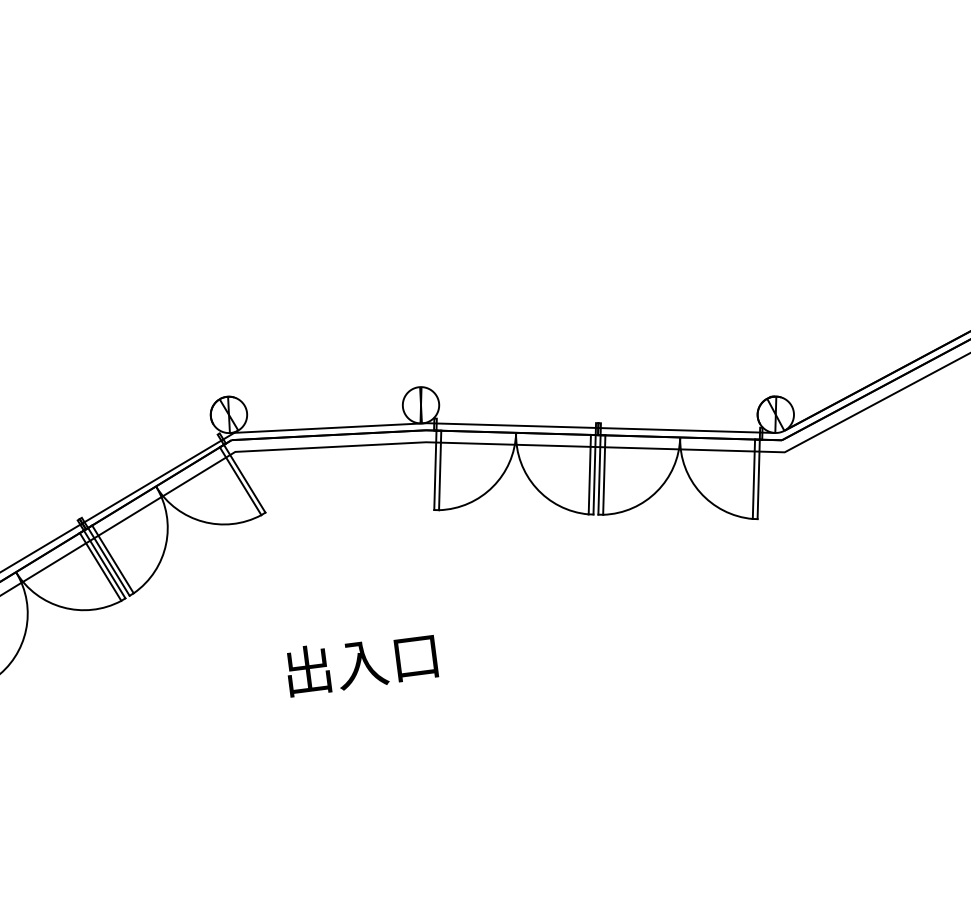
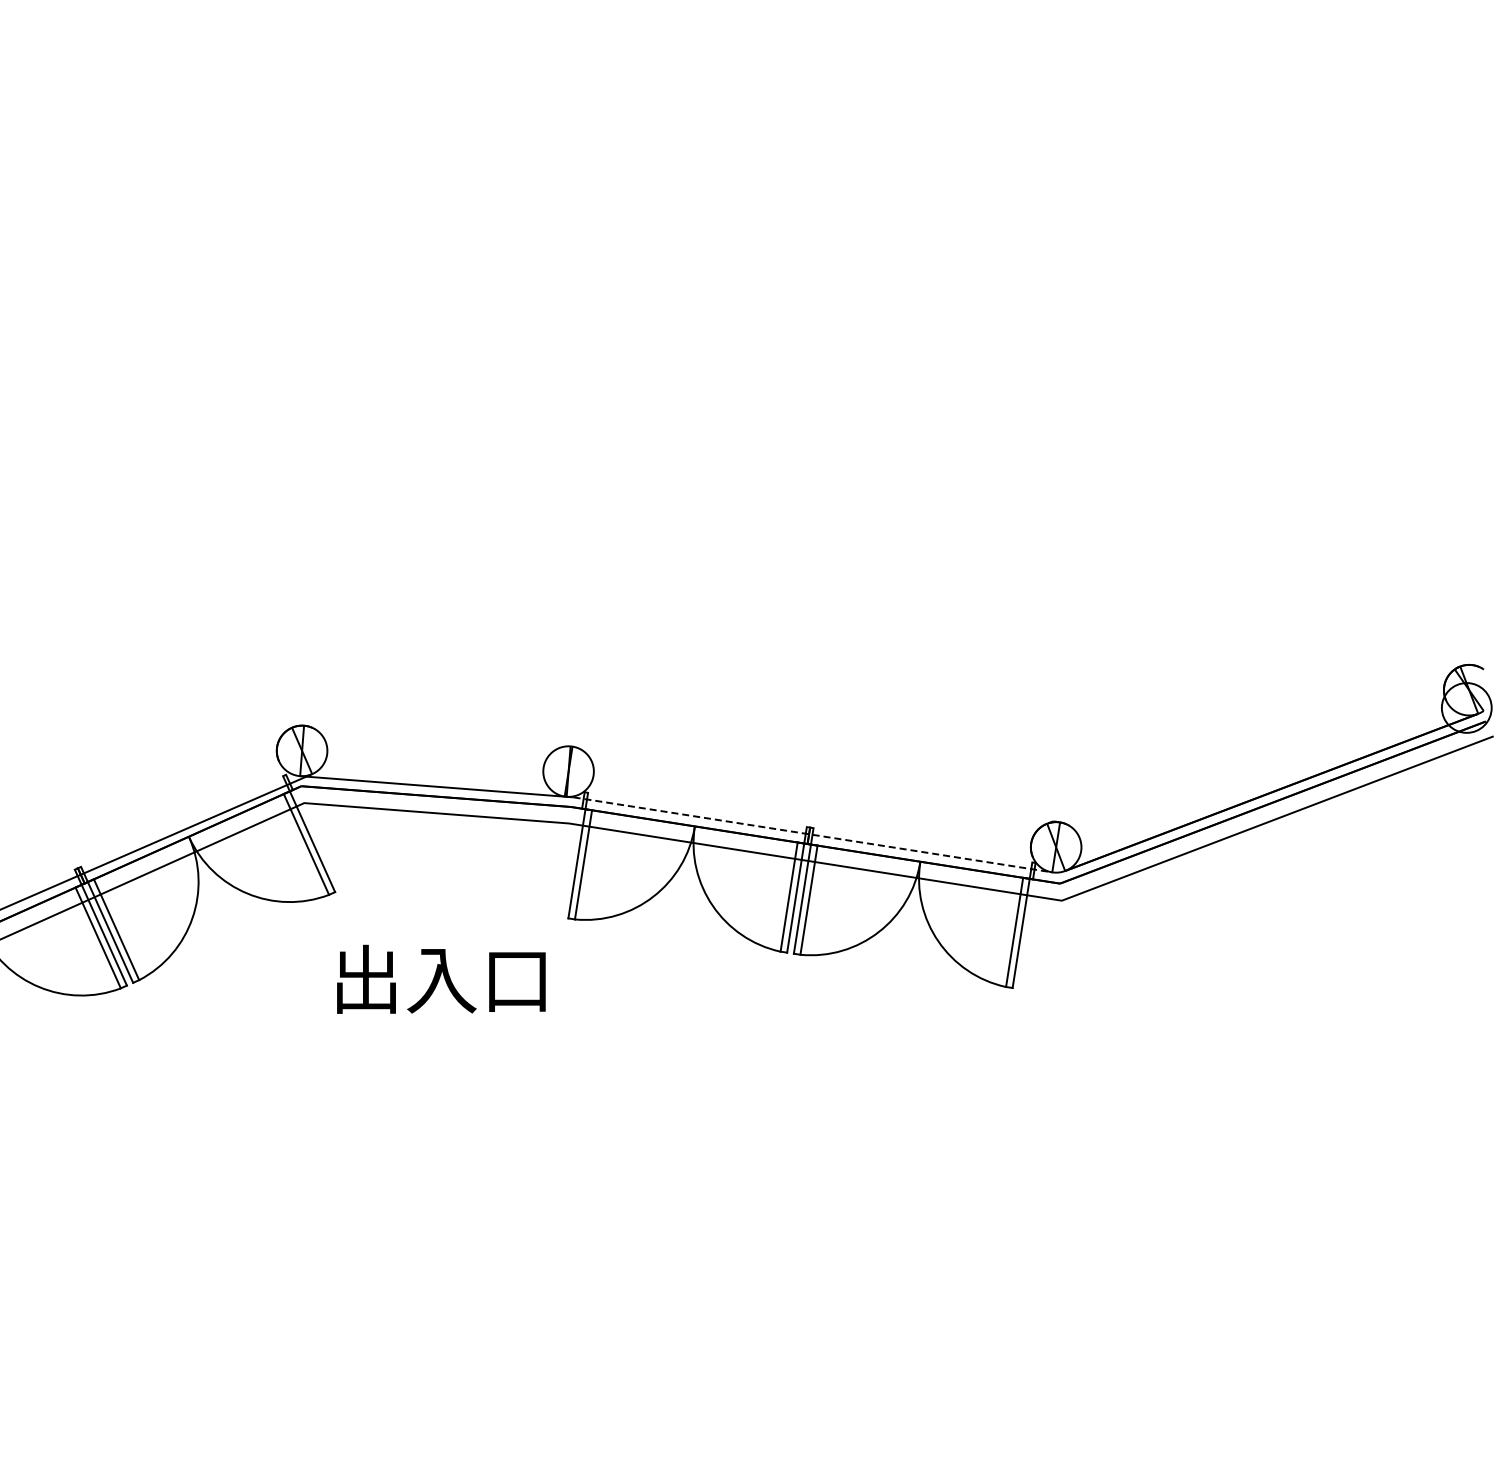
line: (601, 427) -> (813, 834), solid -> dashed
text: (361, 662) -> (441, 978), moved

